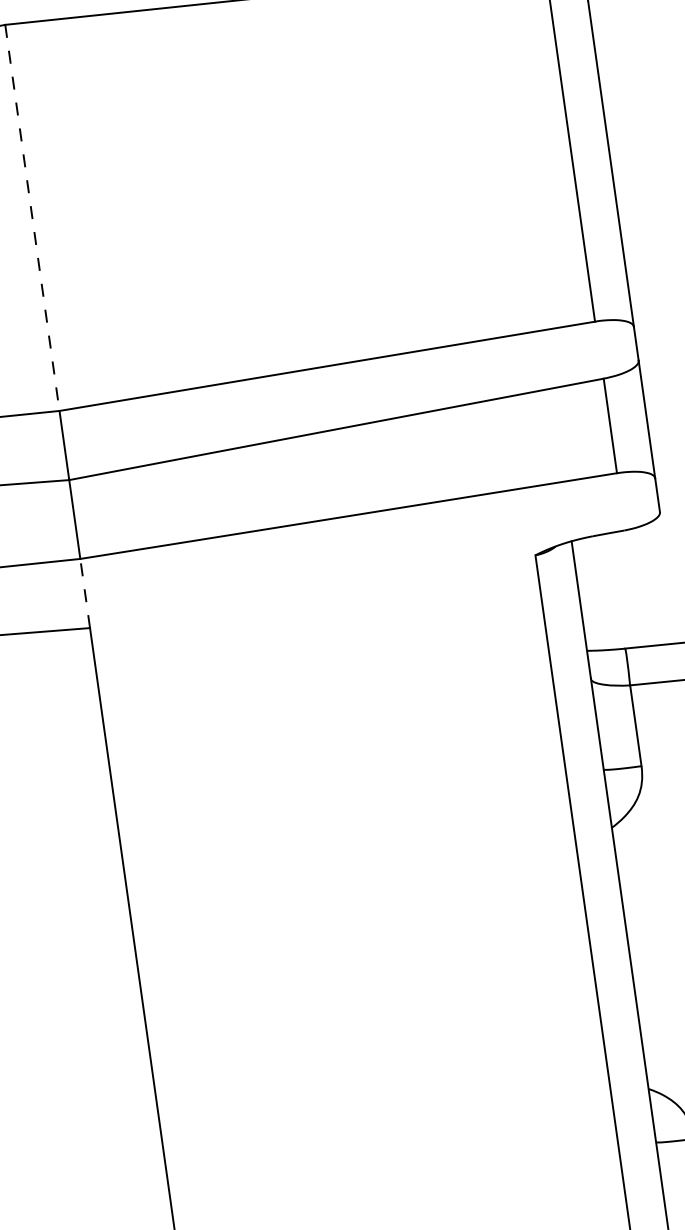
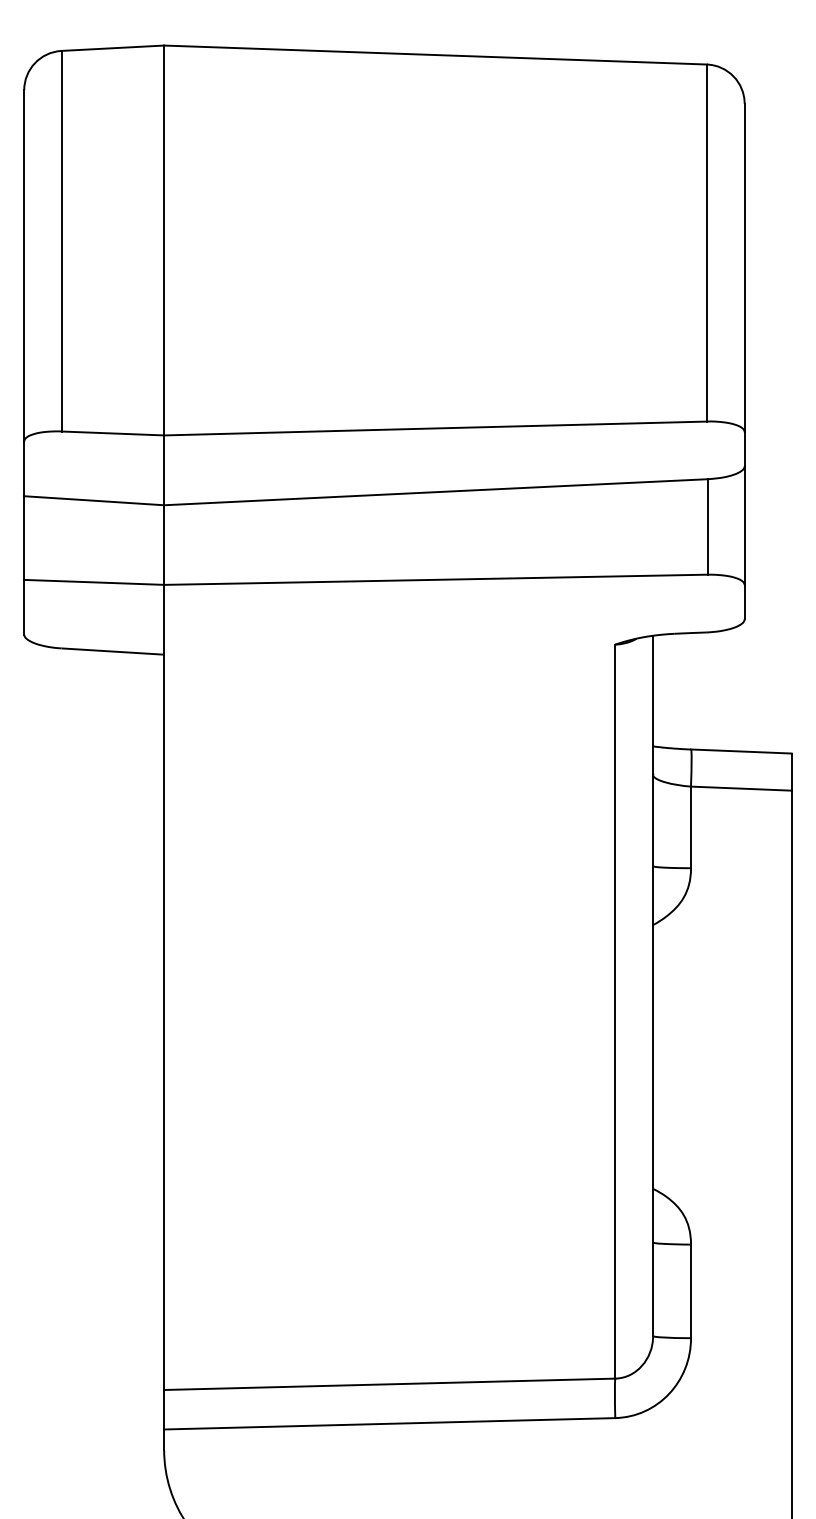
line: (32, 217) -> (164, 240), dashed -> solid
line: (85, 593) -> (164, 619), dashed -> solid

